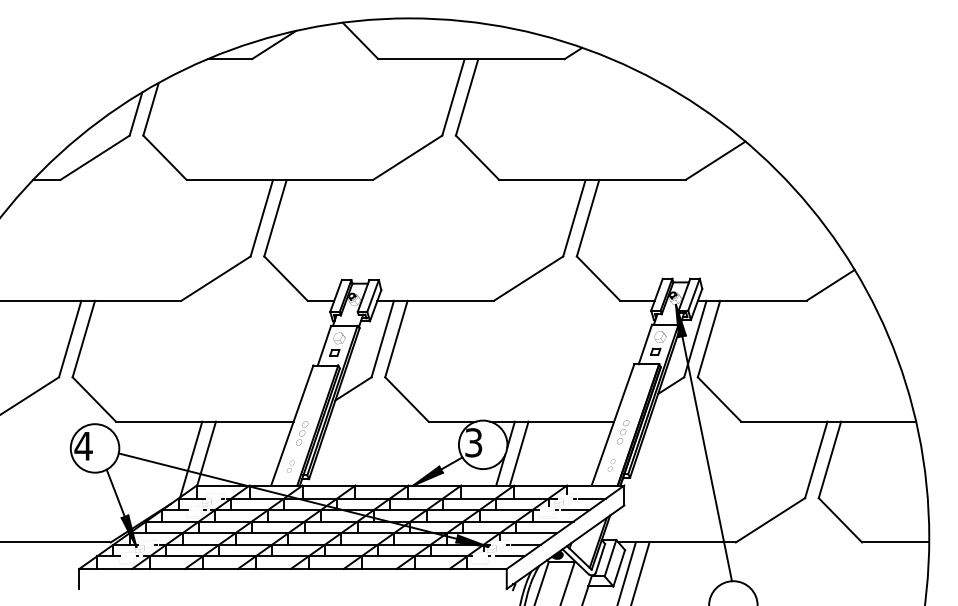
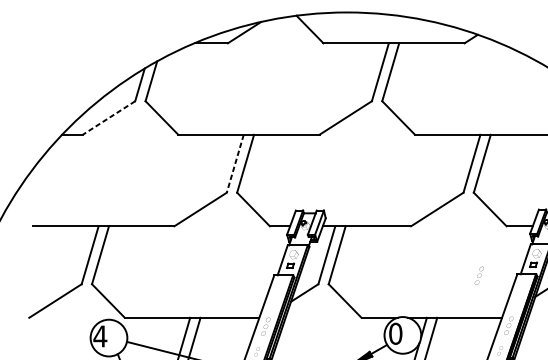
line: (94, 158) -> (108, 118), solid -> dashed
line: (261, 218) -> (235, 163), solid -> dashed
part: (584, 366) -> (479, 276), added
text: (473, 442) -> (395, 333), 3 -> 0

